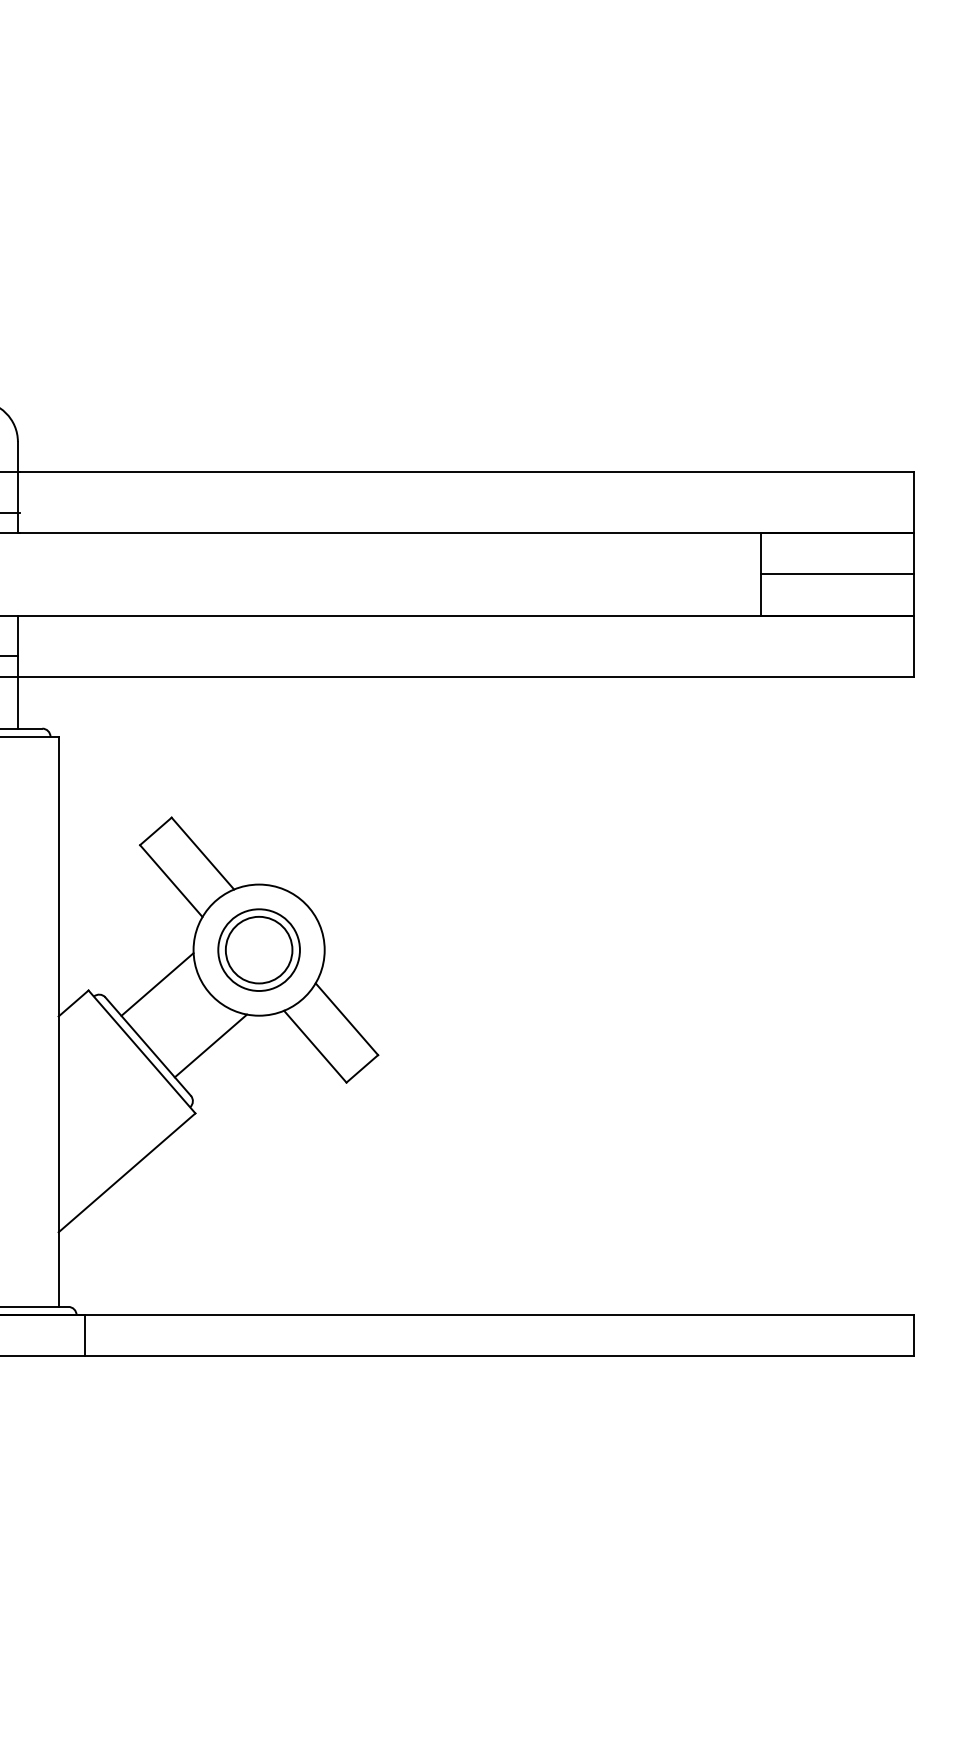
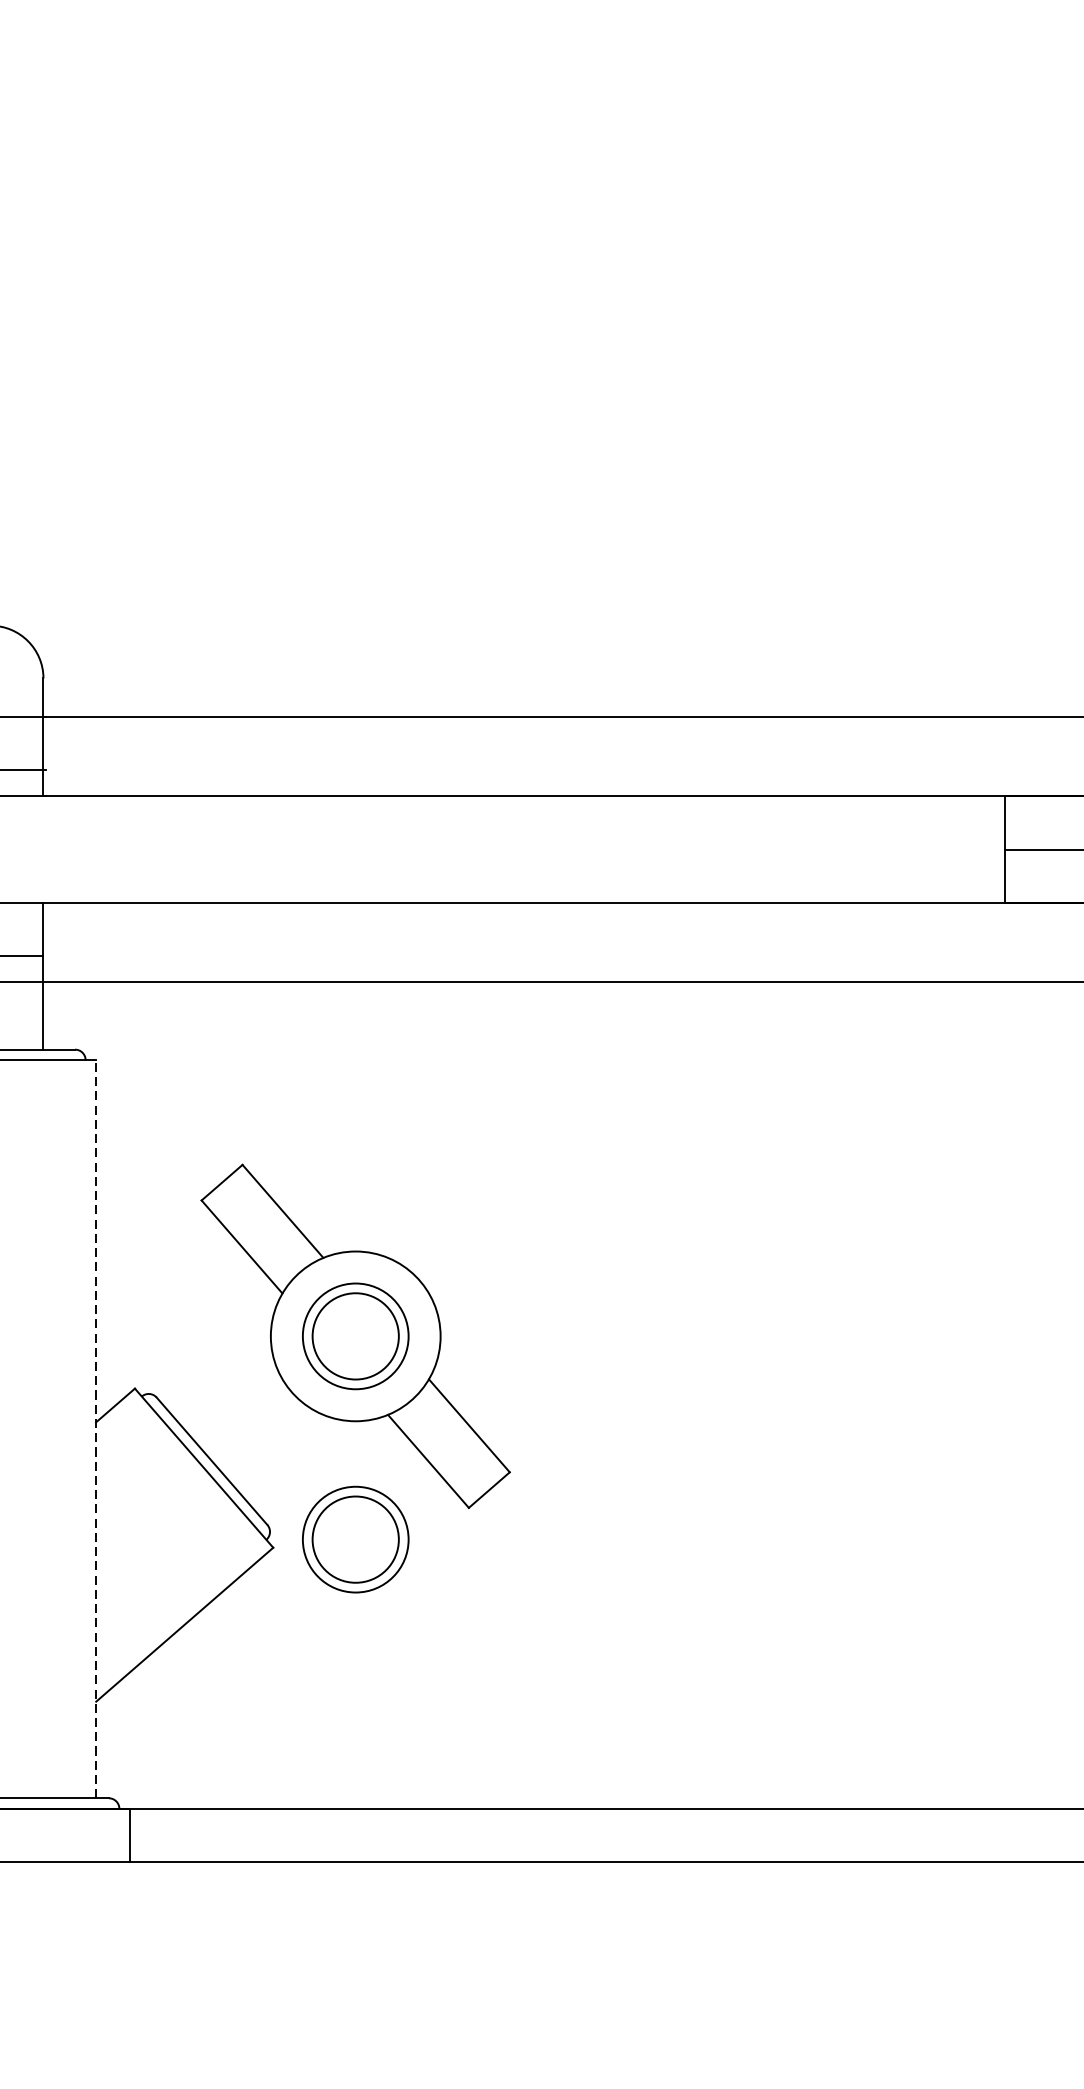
line: (157, 984) -> (224, 1380), removed
line: (58, 1021) -> (95, 1428), solid -> dashed
line: (210, 1045) -> (292, 1459), removed
part: (258, 1106) -> (354, 1538), added

